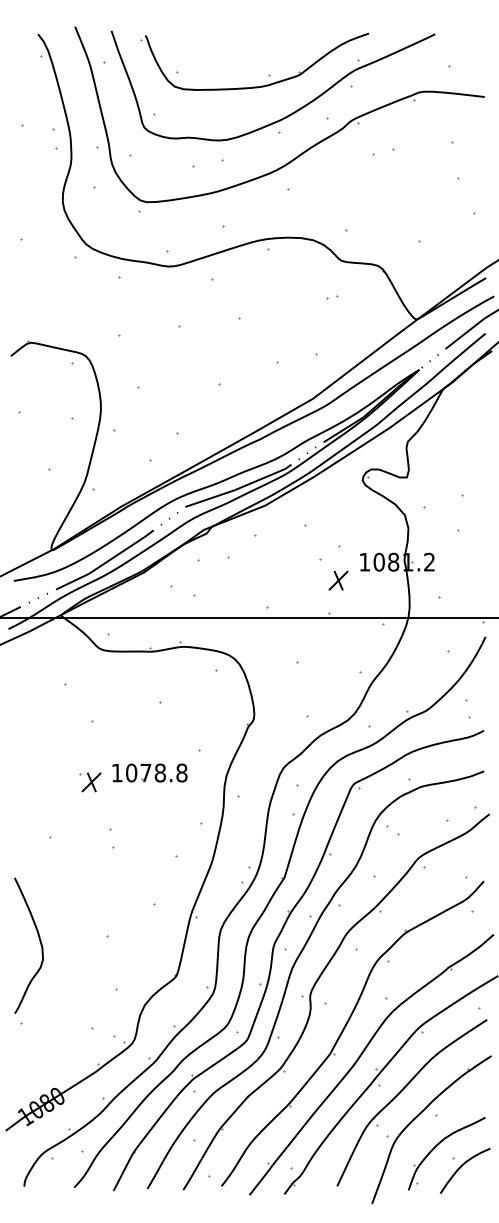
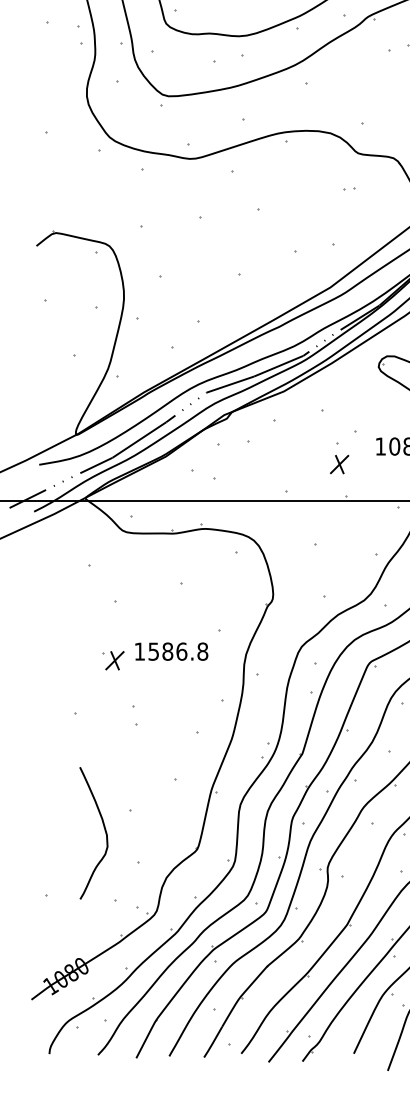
part: (338, 580) -> (339, 464), moved
text: (146, 772) -> (168, 651), 1078.8 -> 1586.8
curve: (39, 941) -> (104, 829), moved

